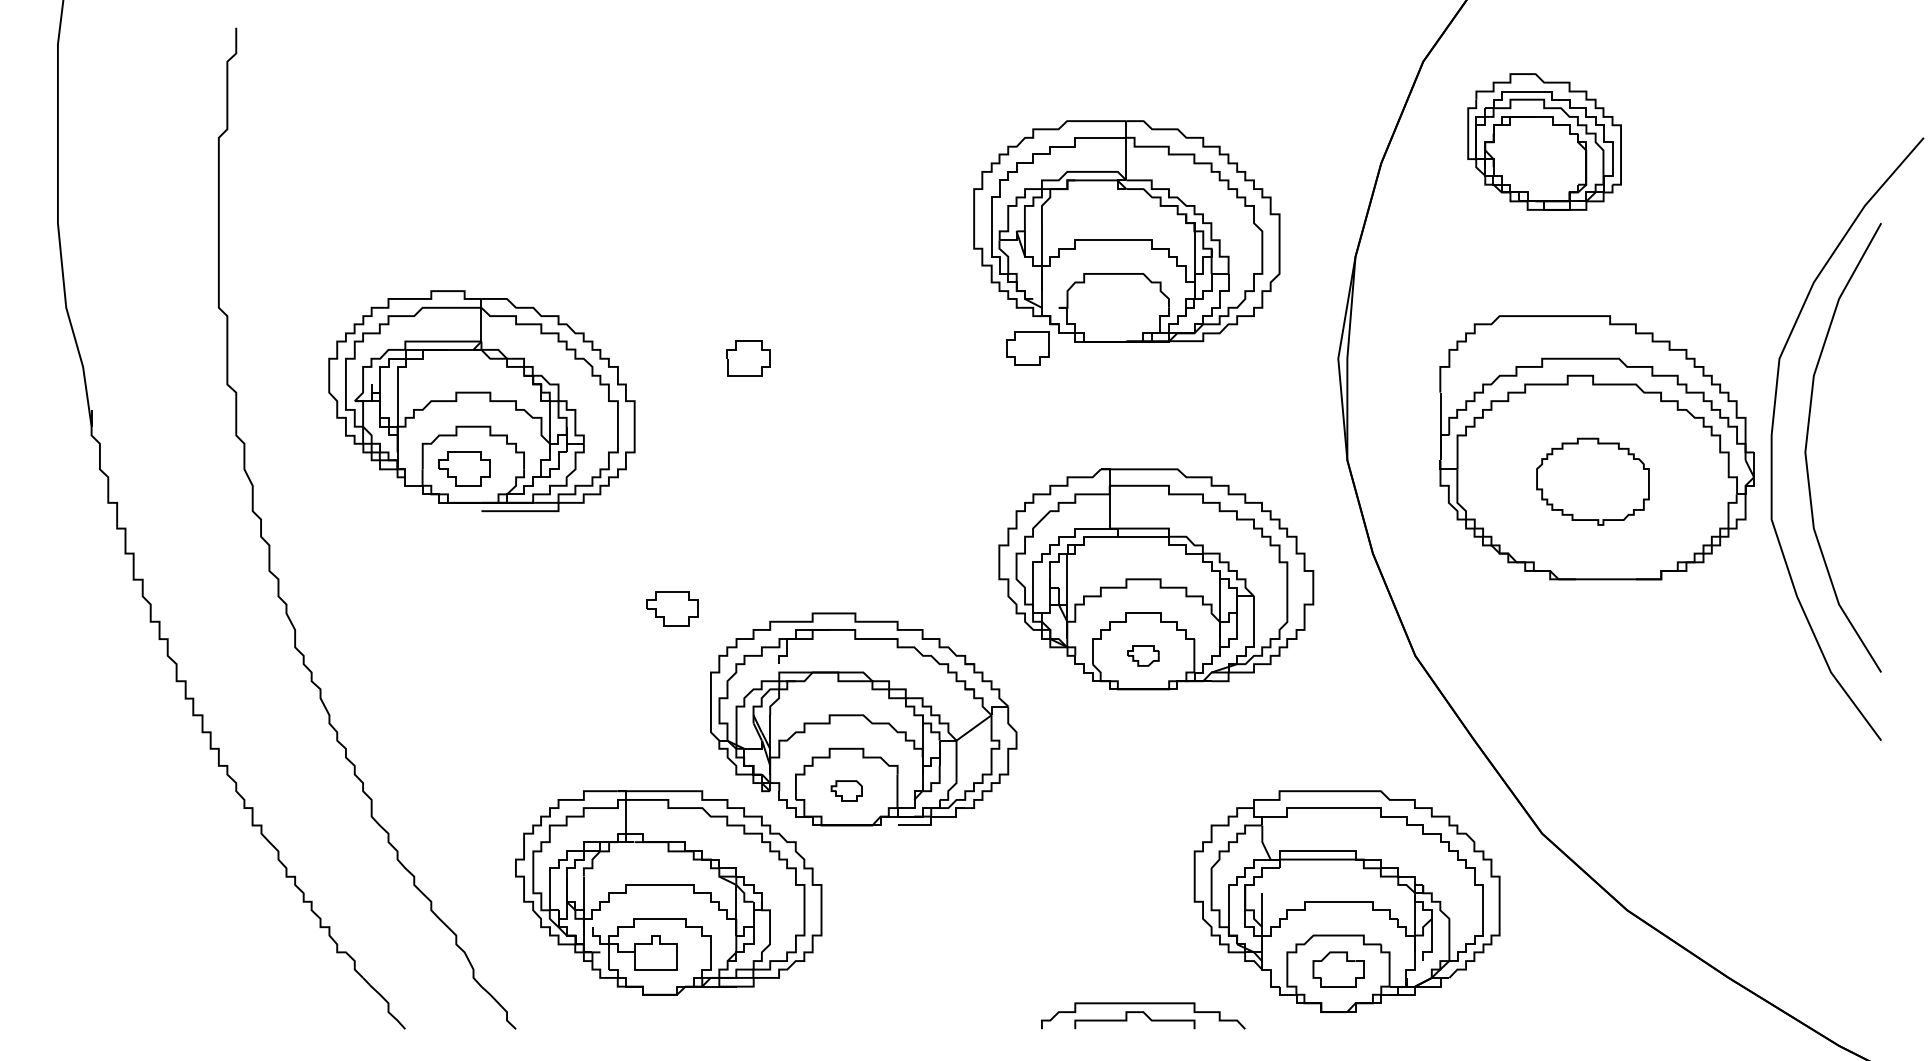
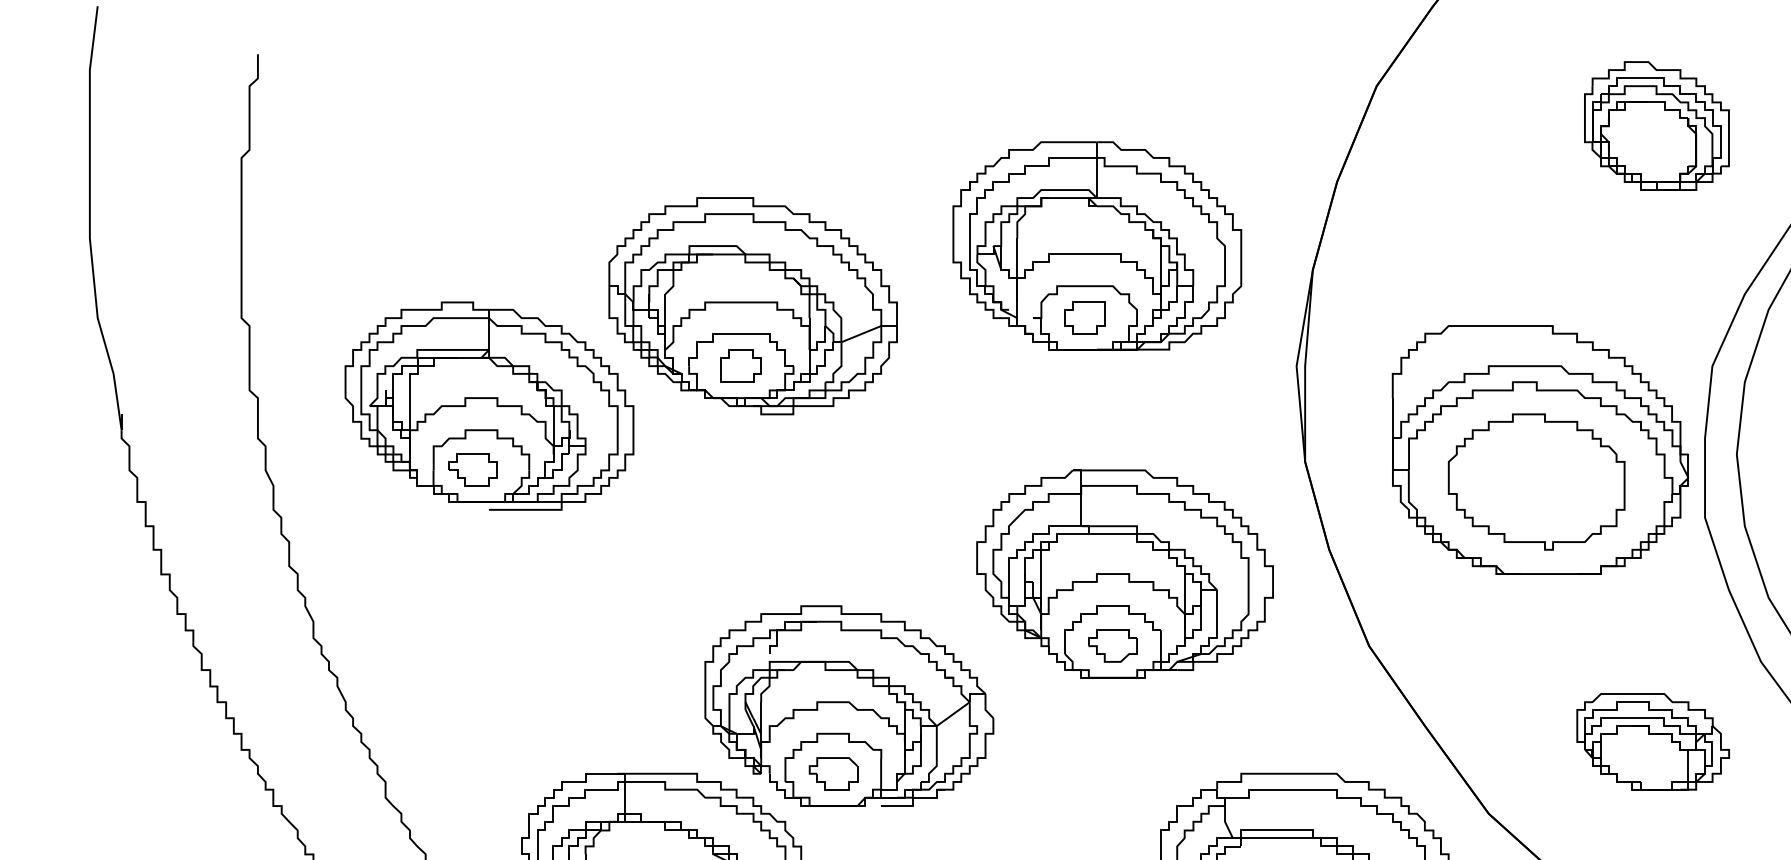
part: (1544, 141) -> (1656, 125), moved
part: (761, 294) -> (752, 305), added
part: (1027, 348) -> (1084, 317), moved
part: (1592, 481) -> (1536, 481), size x1.67
part: (672, 608) -> (669, 601), removed
part: (1143, 655) -> (1113, 645), size x1.67
part: (1716, 756) -> (1653, 741), added
part: (846, 790) -> (833, 773), size x1.67

